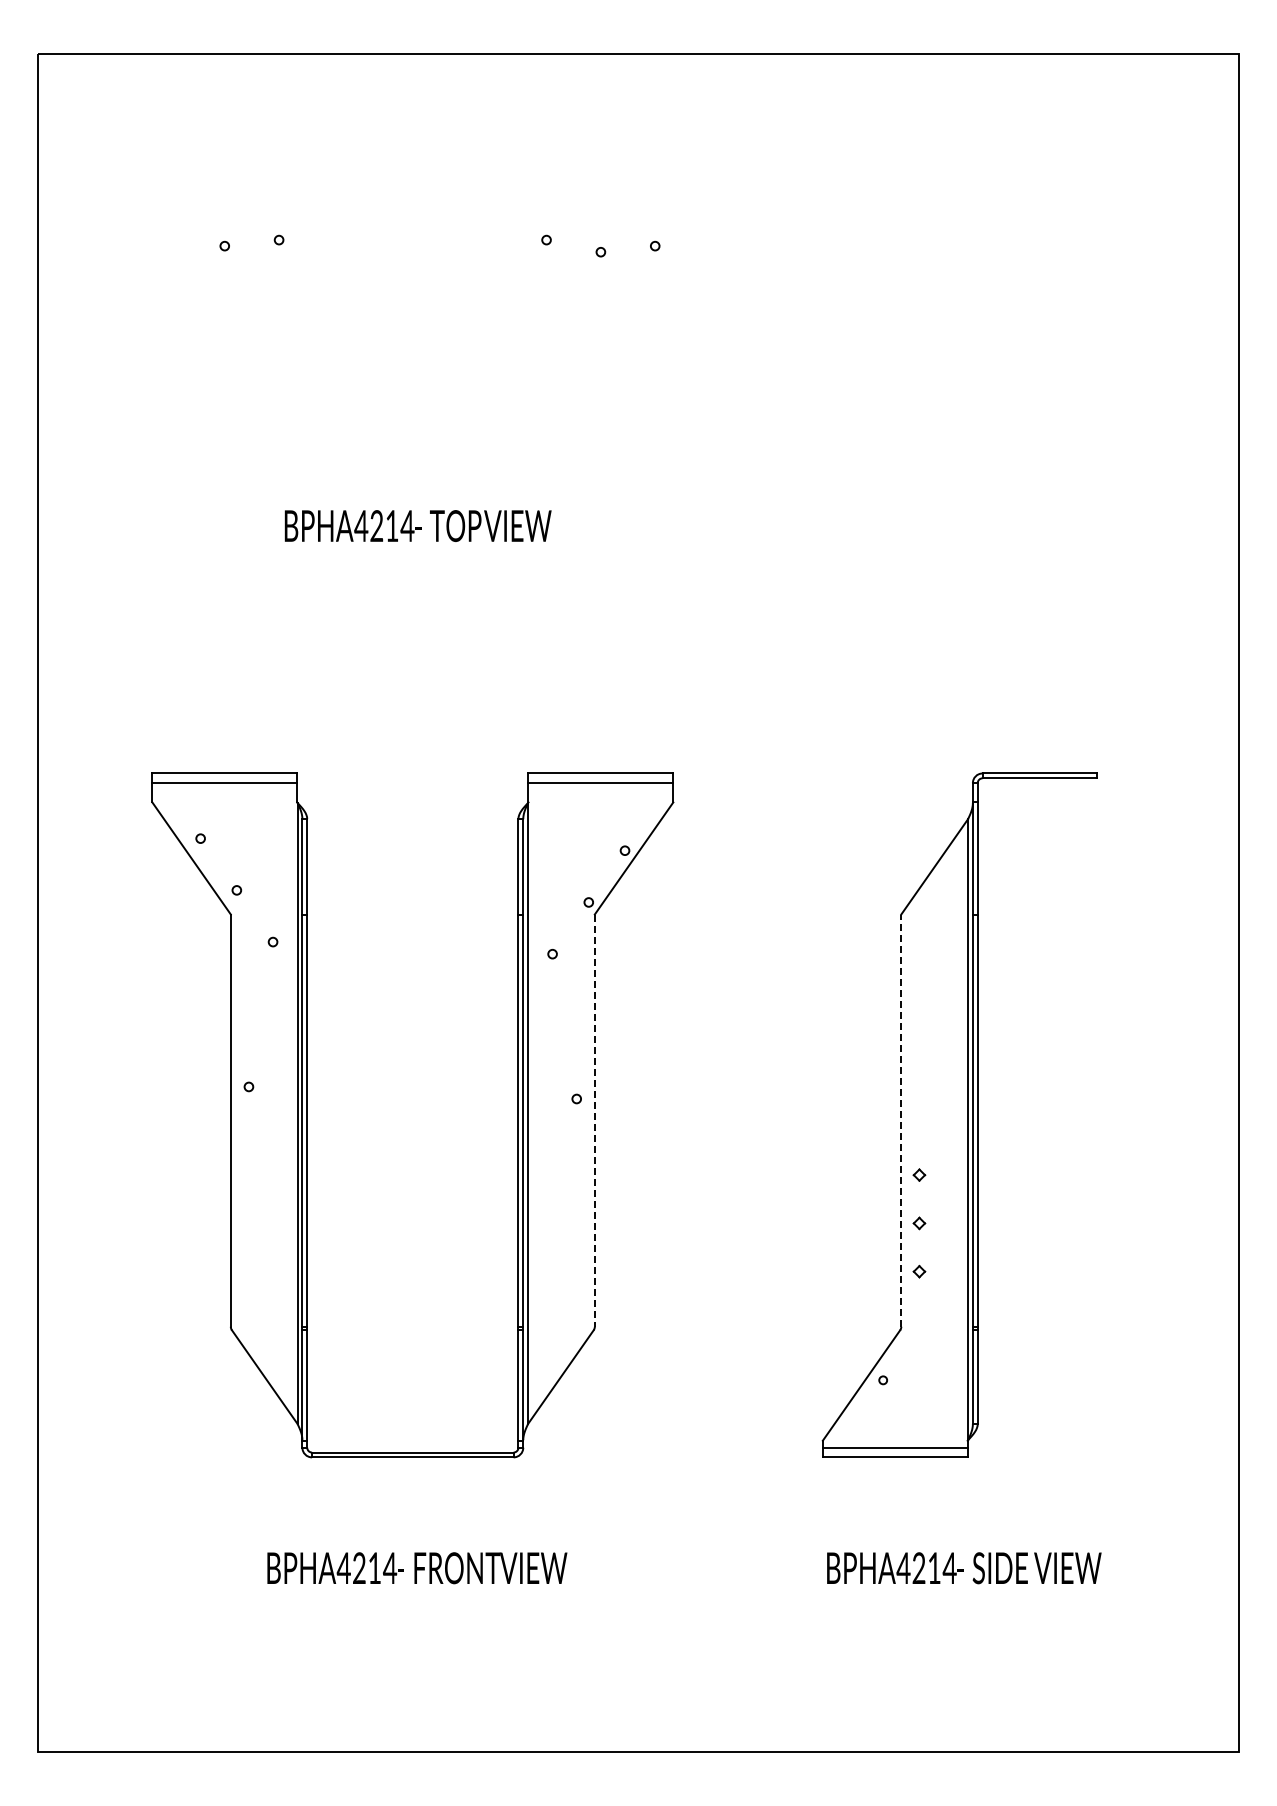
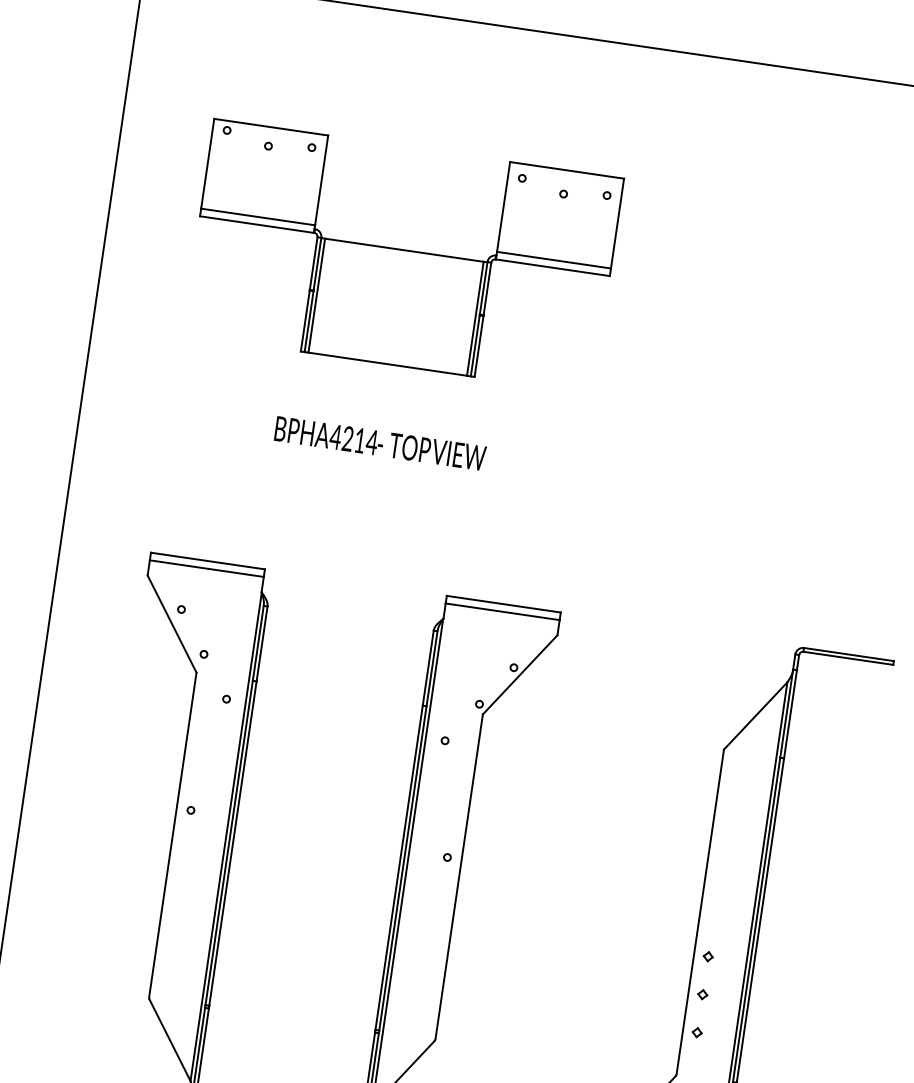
part: (412, 358) -> (403, 256), added
text: (417, 525) -> (379, 443), moved
line: (901, 1120) -> (700, 911), dashed -> solid
line: (594, 1121) -> (458, 877), dashed -> solid

